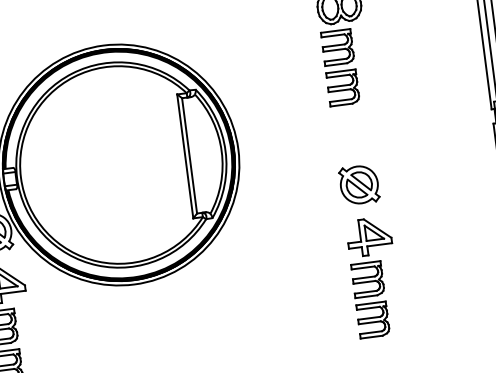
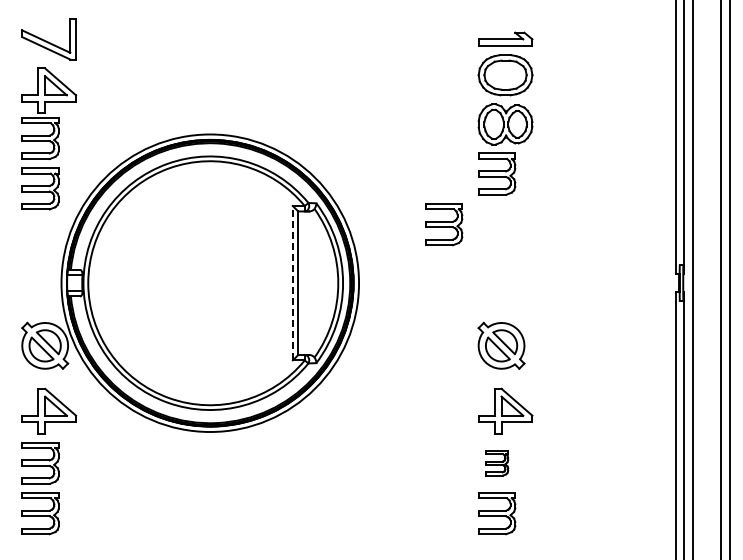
part: (343, 87) -> (444, 224), moved
line: (184, 155) -> (292, 282), solid -> dashed
part: (368, 279) -> (497, 463), size x0.6

